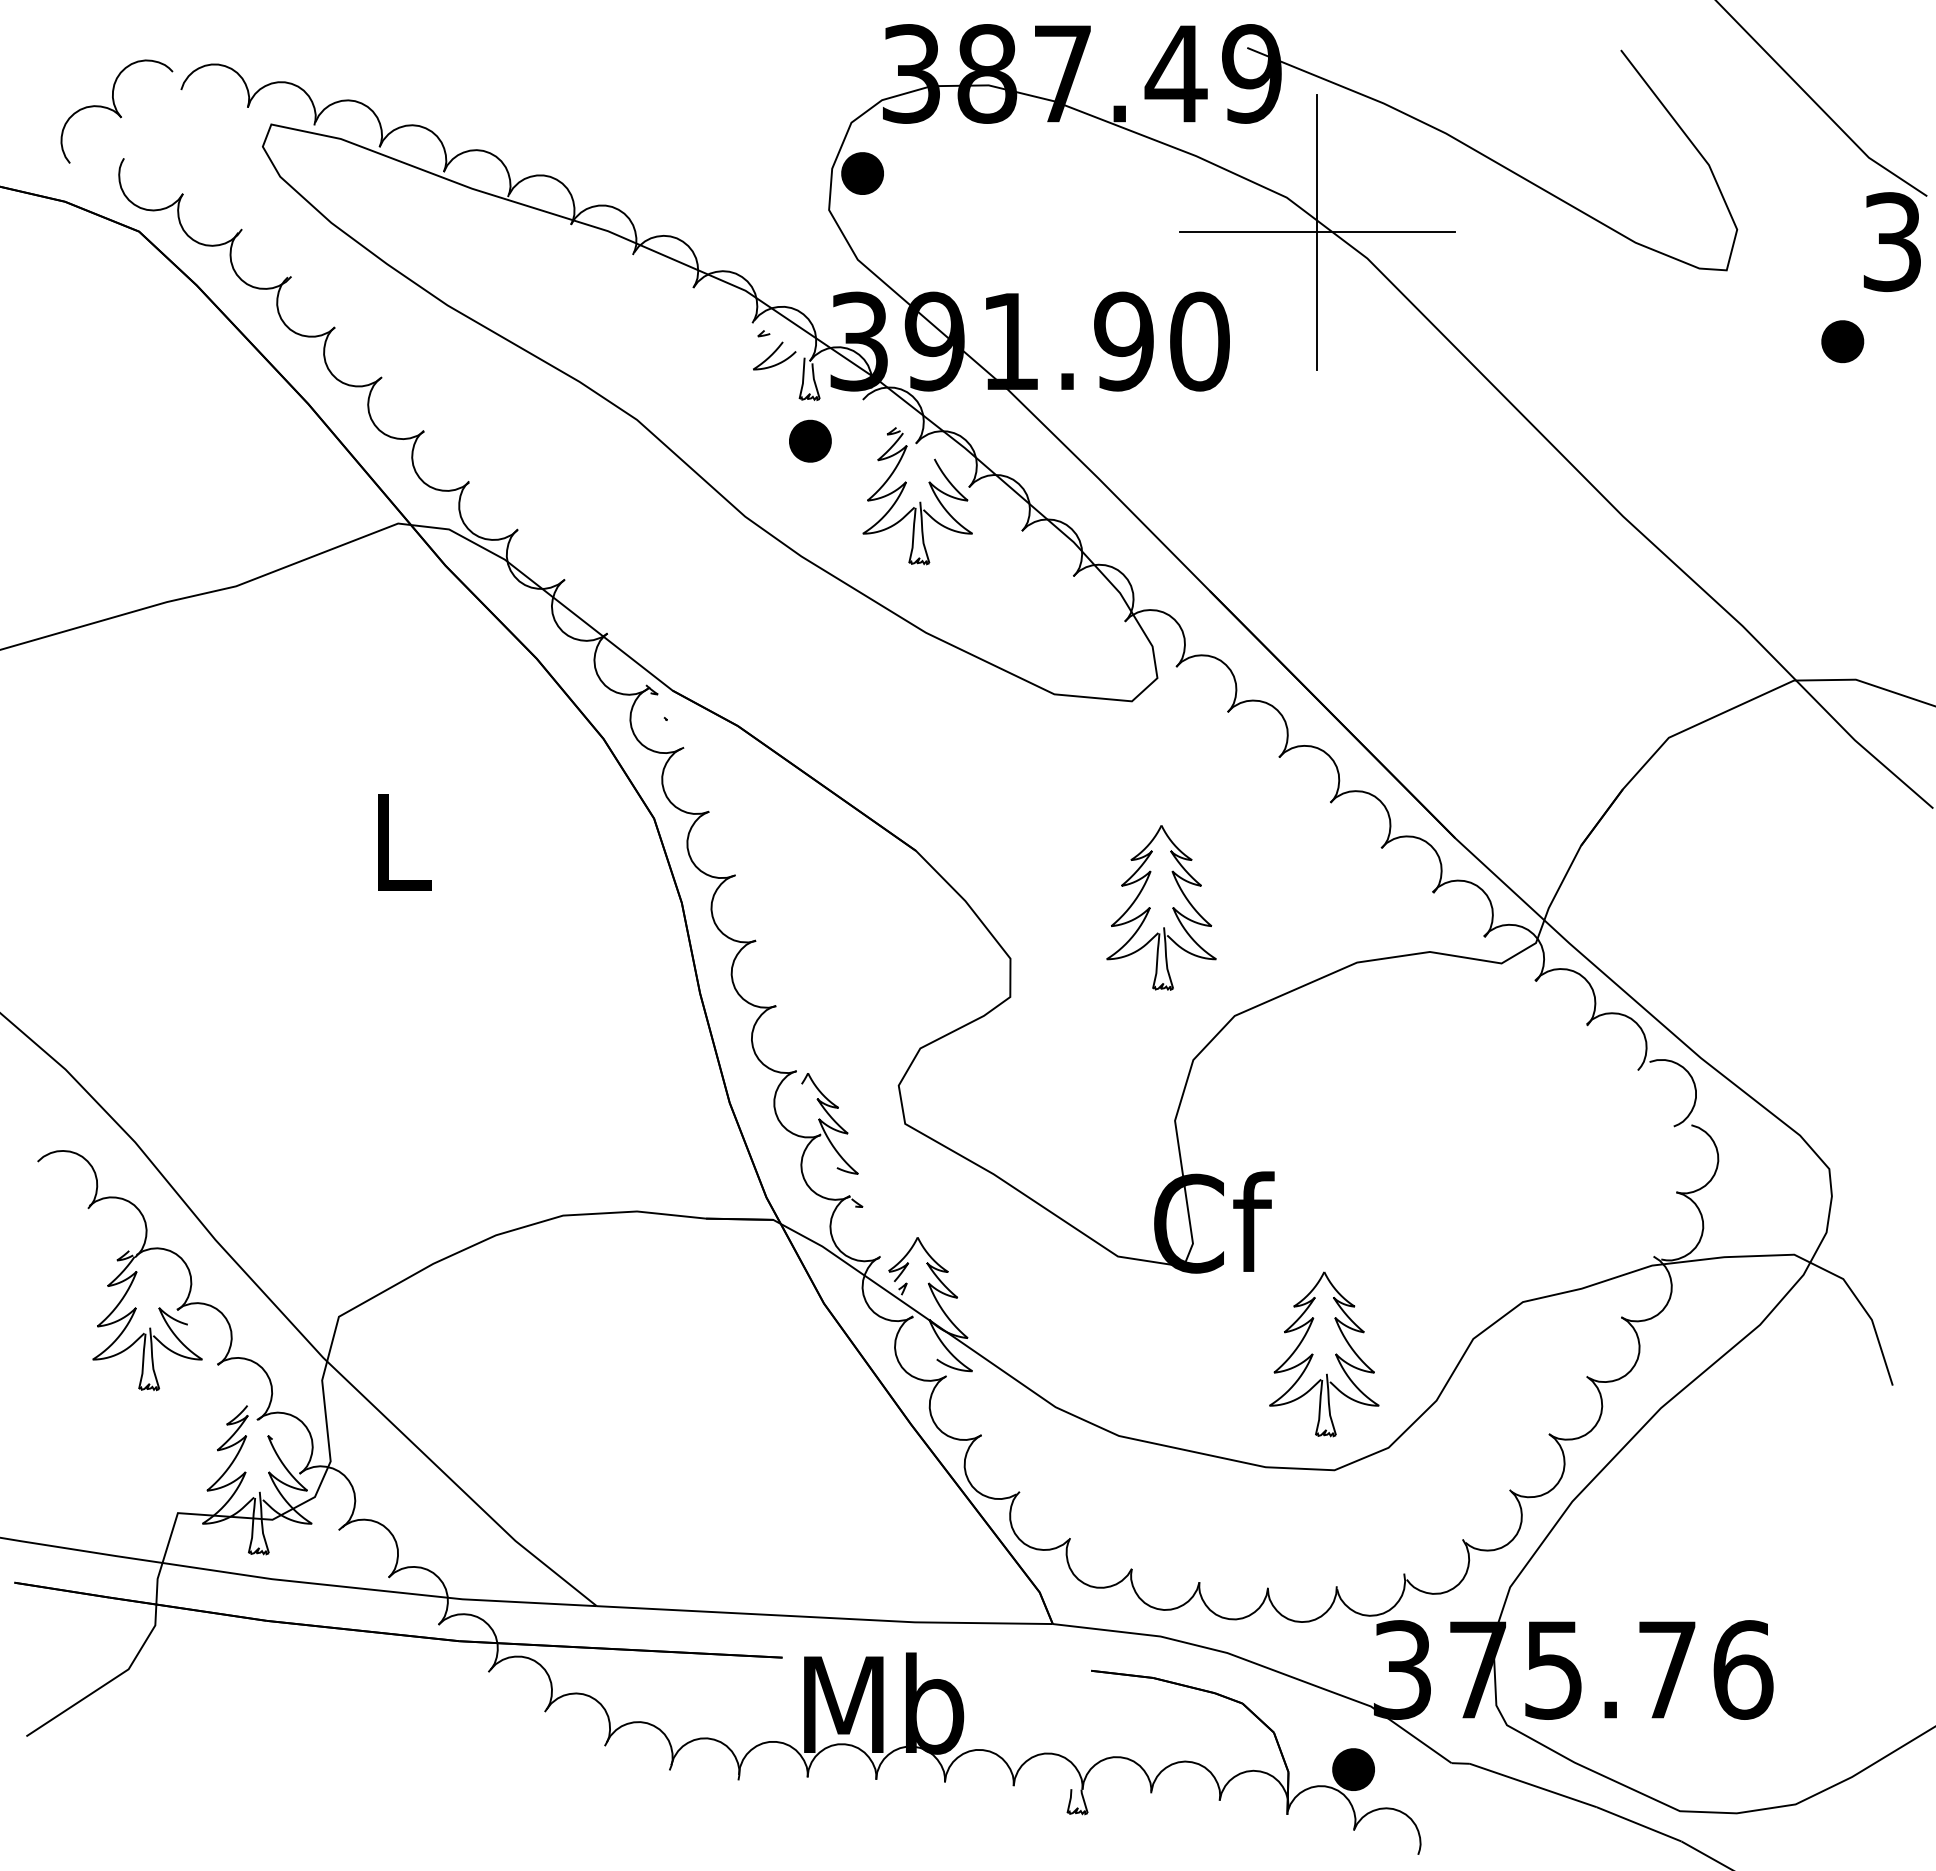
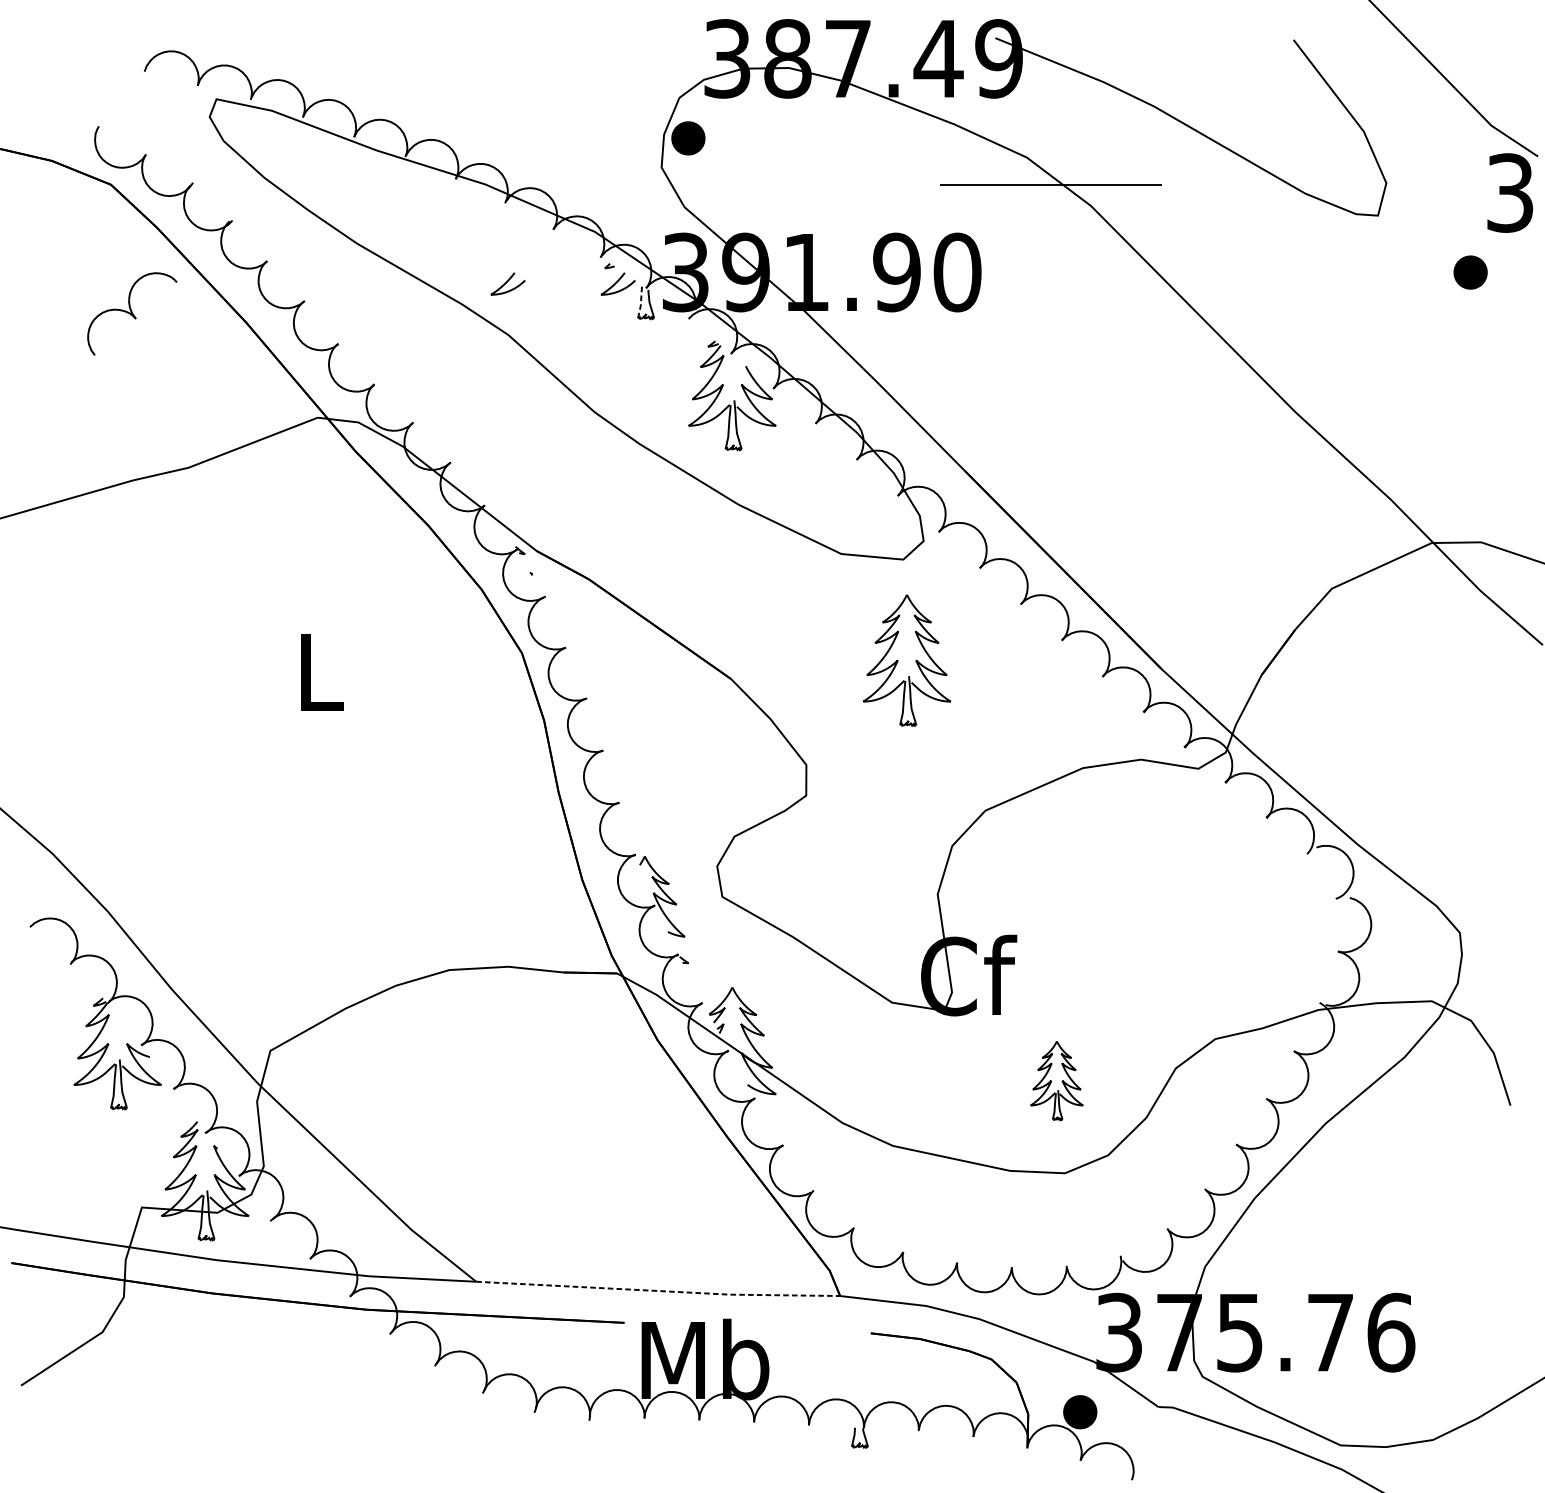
part: (116, 111) -> (132, 313), moved
line: (1317, 232) -> (1051, 185), removed
curve: (635, 354) -> (507, 282), added
line: (803, 377) -> (641, 301), solid -> dashed
part: (810, 440) -> (646, 351), removed
part: (1150, 907) -> (898, 660), moved
part: (1324, 1354) -> (1057, 1080), size x0.6
line: (825, 1617) -> (658, 1290), solid -> dashed

